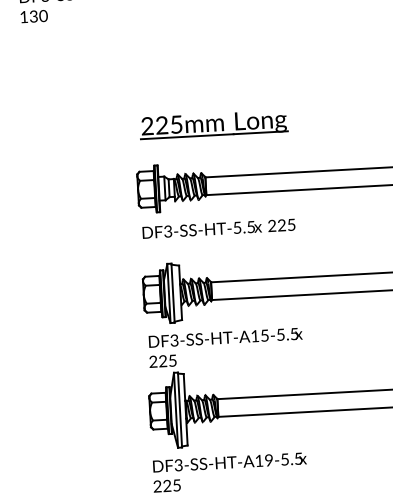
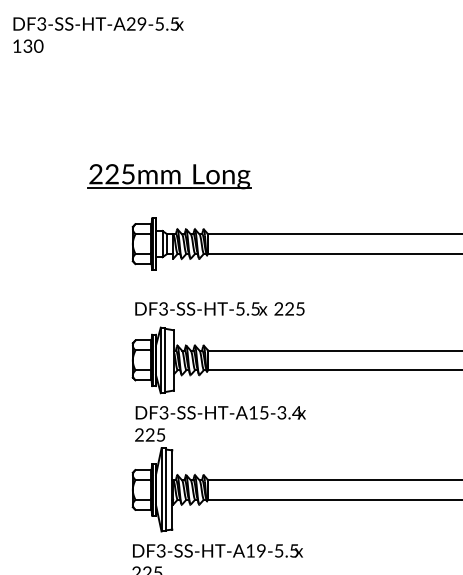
part: (213, 124) -> (169, 176), moved
text: (218, 228) -> (219, 308), moved
text: (287, 334) -> (289, 412), DF3-SS-HT-A15-5.5 -> DF3-SS-HT-A15-3.4

